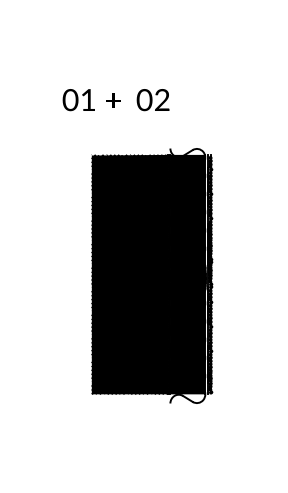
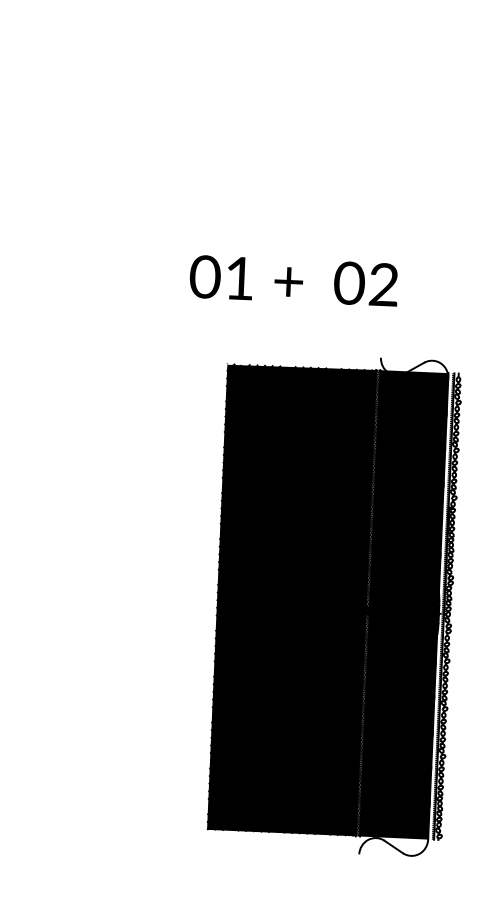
text: (115, 100) -> (292, 281), moved

